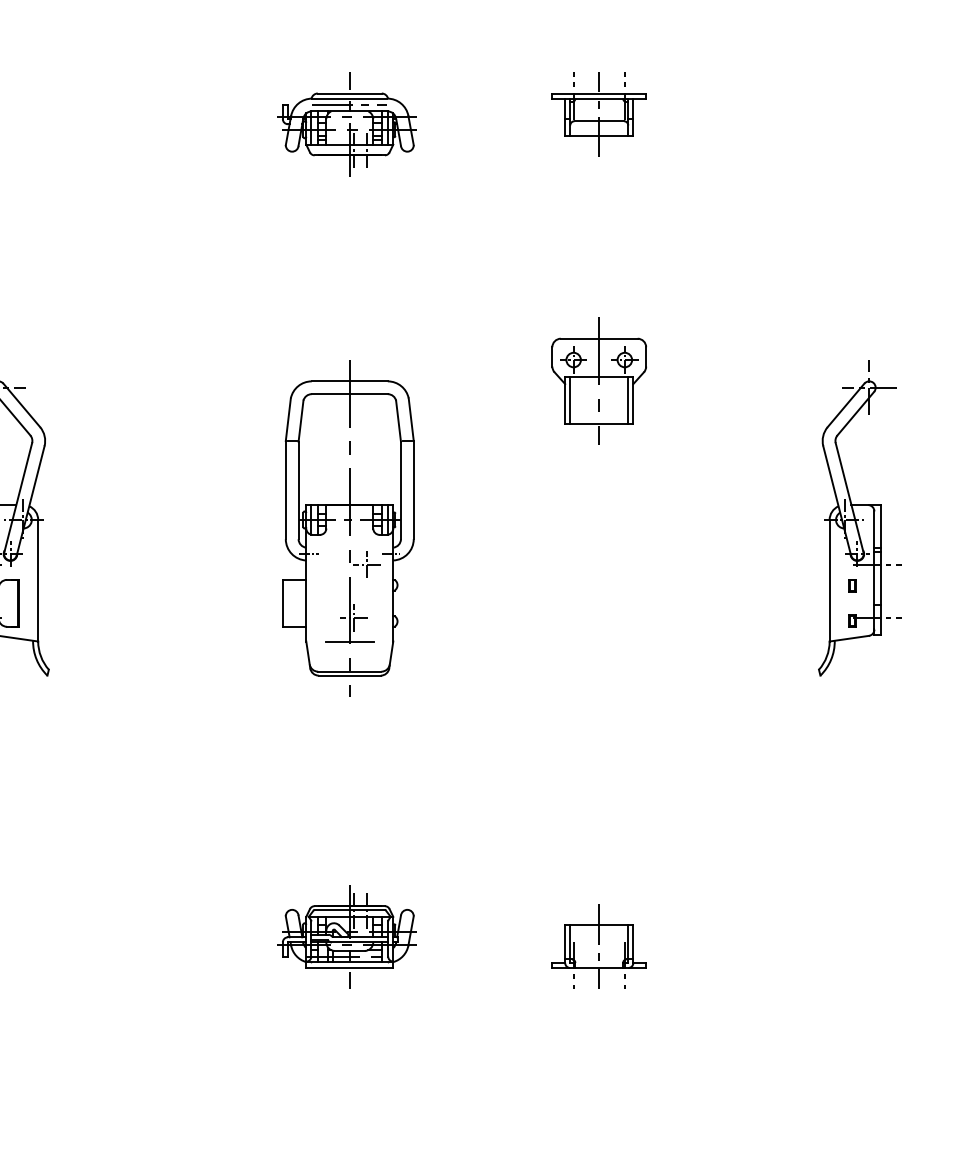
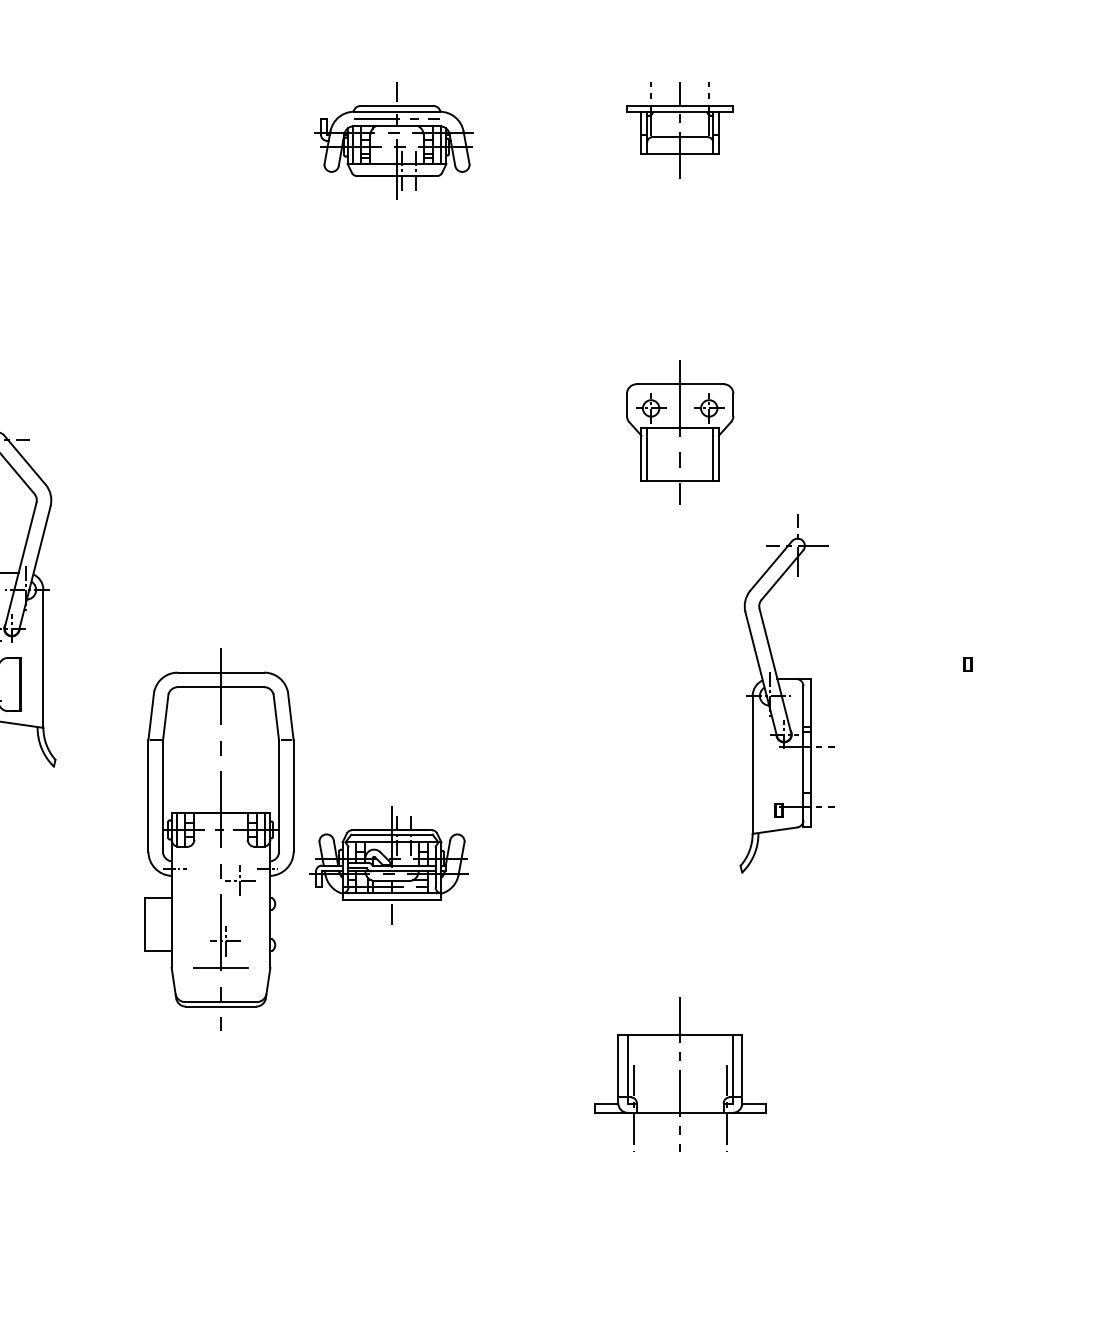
part: (859, 517) -> (786, 693), moved
part: (348, 528) -> (219, 839), moved
part: (346, 937) -> (388, 865), moved
part: (598, 946) -> (679, 1074), size x1.6

